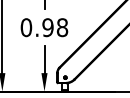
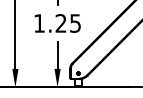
text: (44, 27) -> (57, 23), 0.98 -> 1.25

